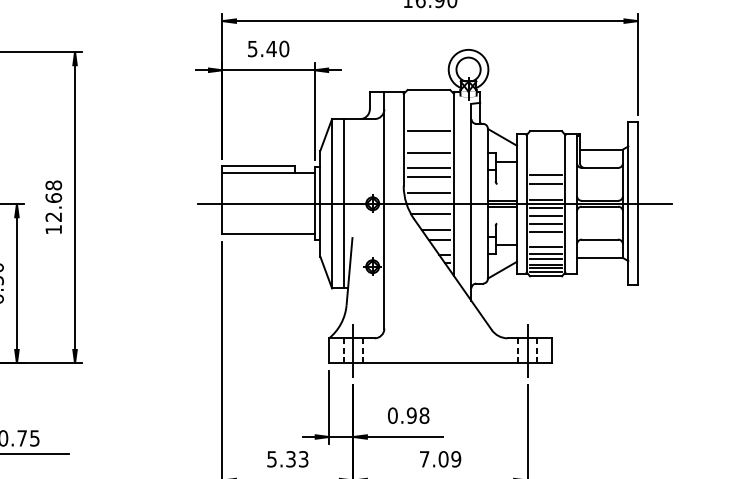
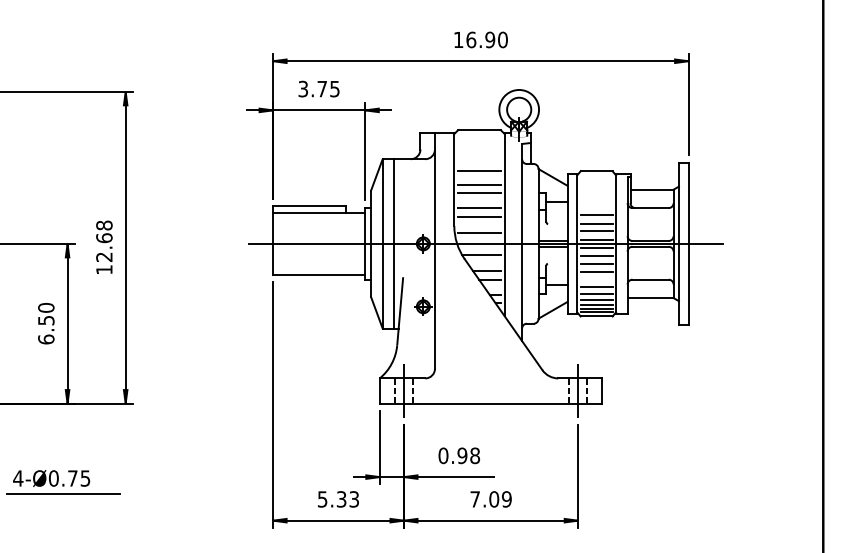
text: (268, 48) -> (319, 88), 5.40 -> 3.75
line: (428, 144) -> (479, 184), added
line: (545, 191) -> (596, 231), added

